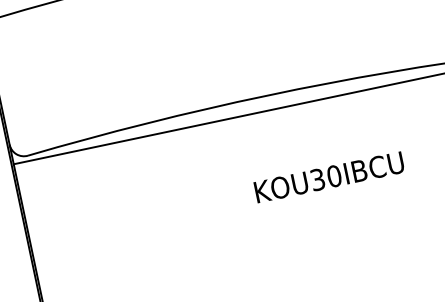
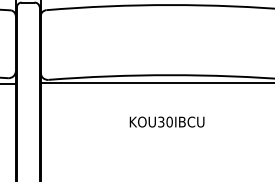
text: (327, 176) -> (166, 121), moved

